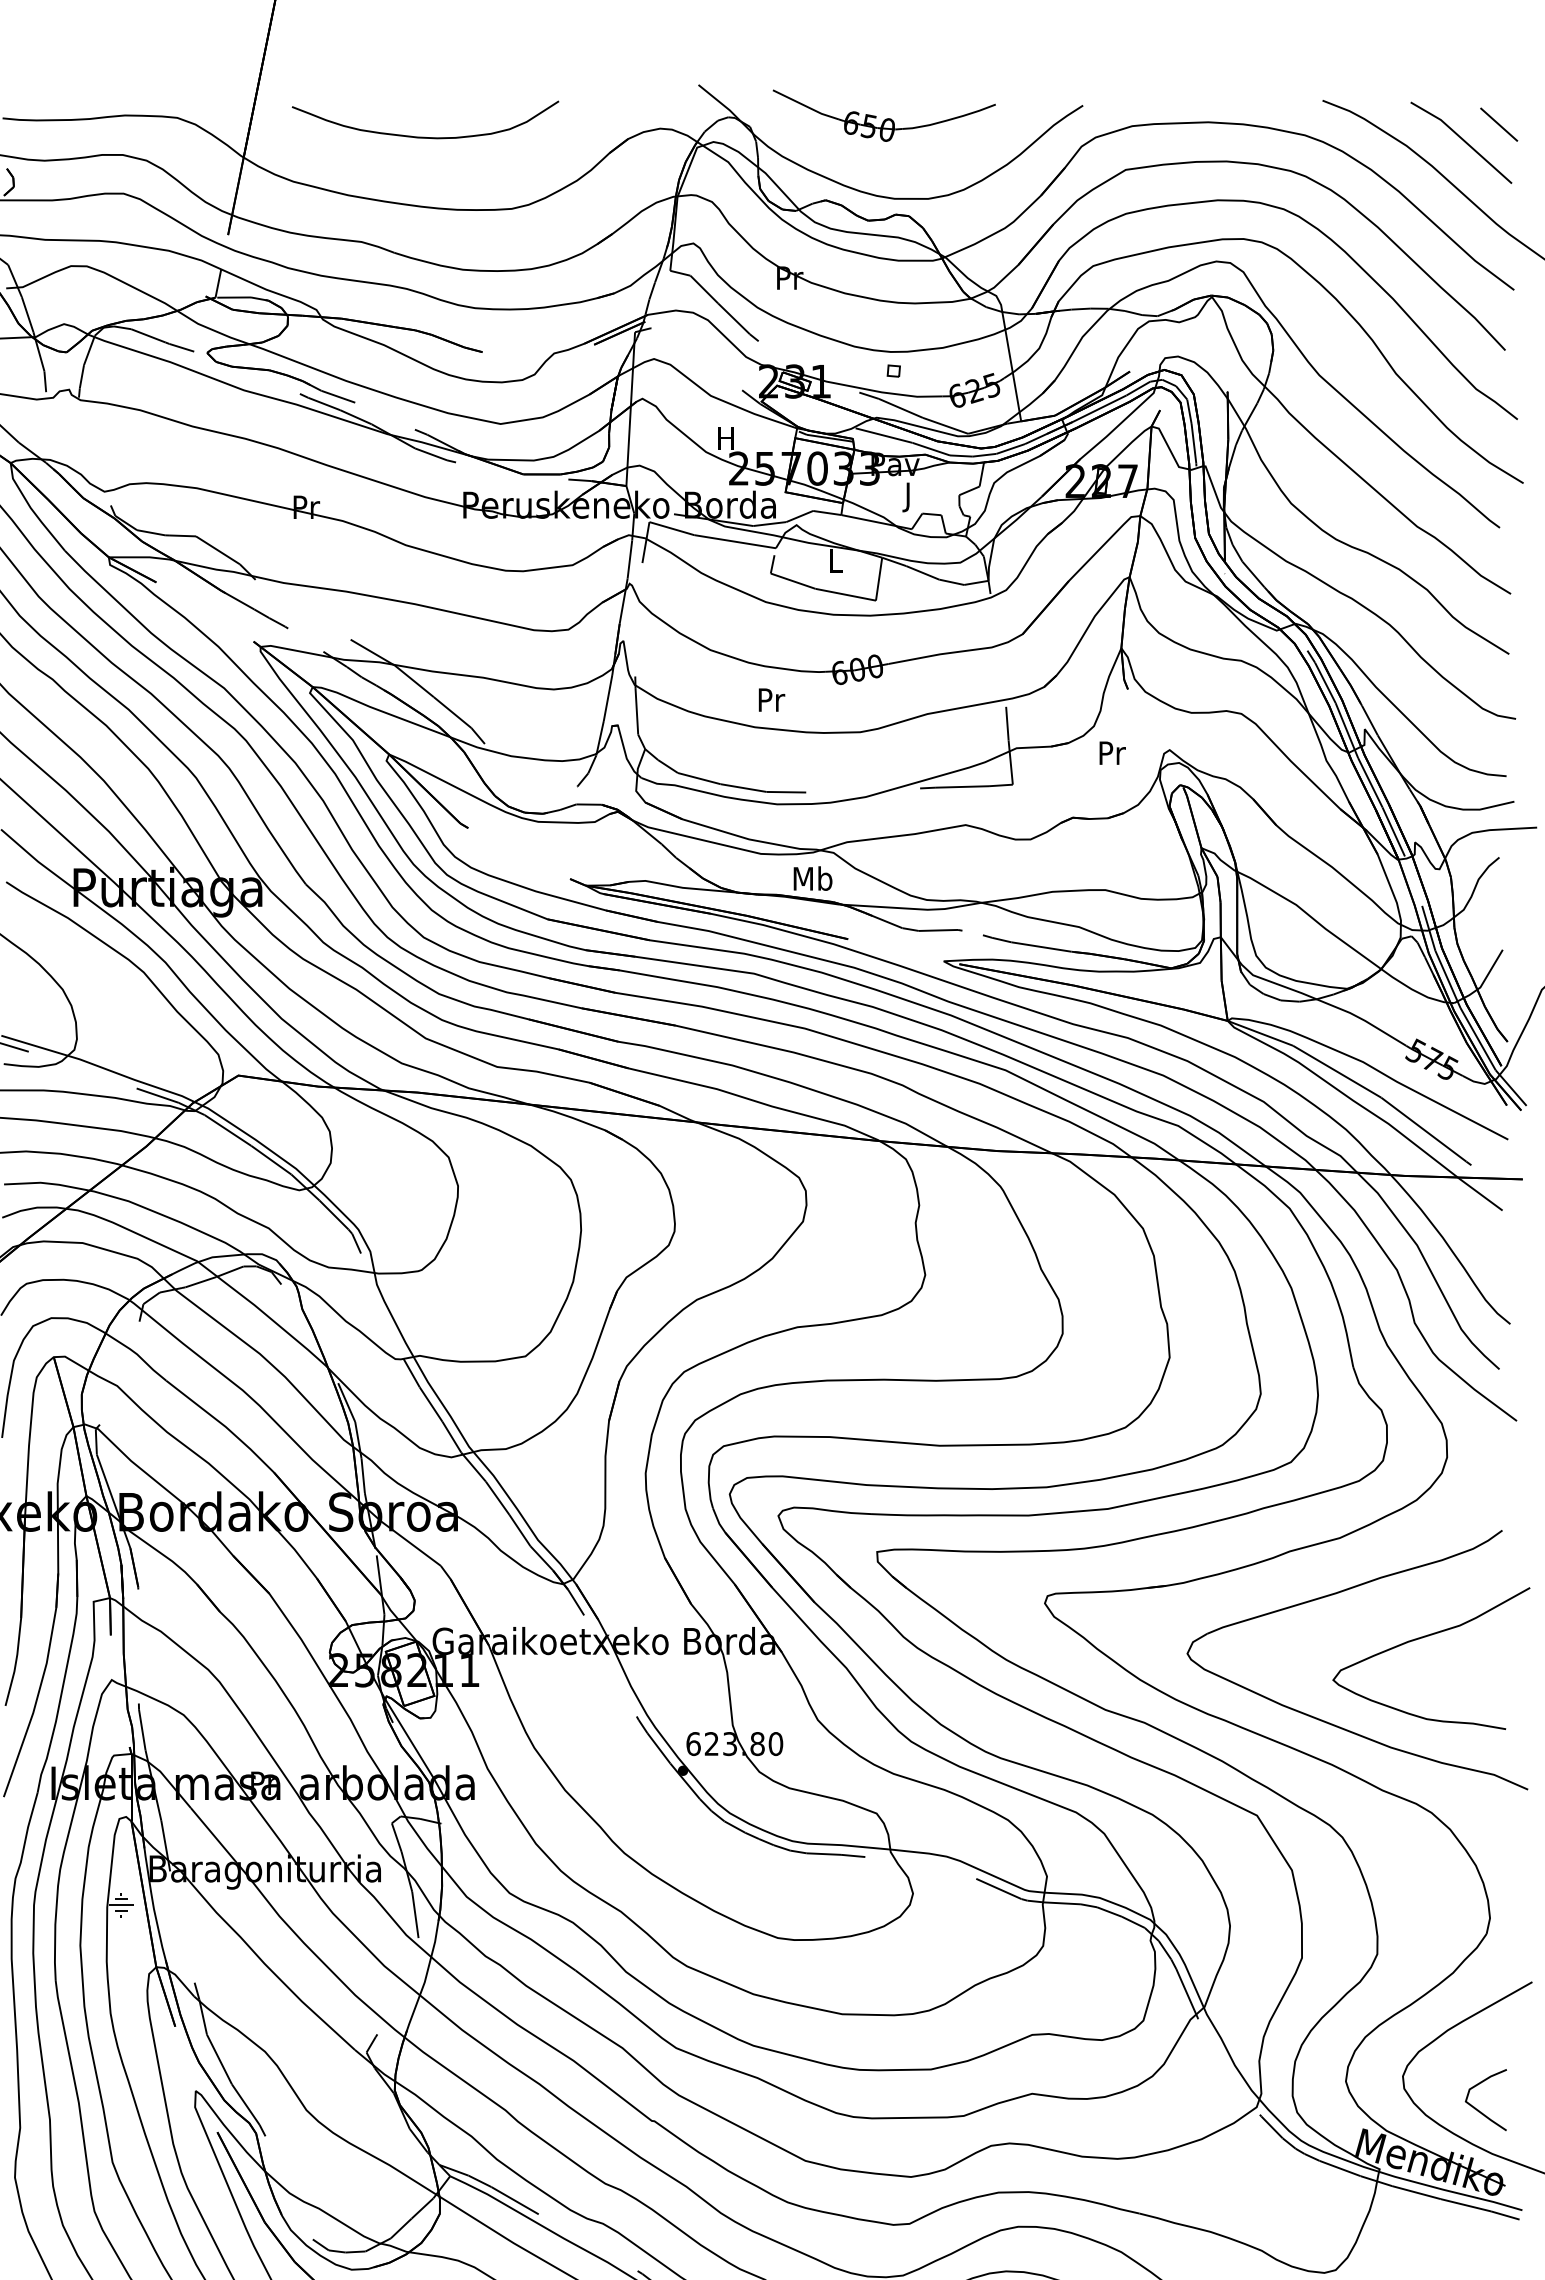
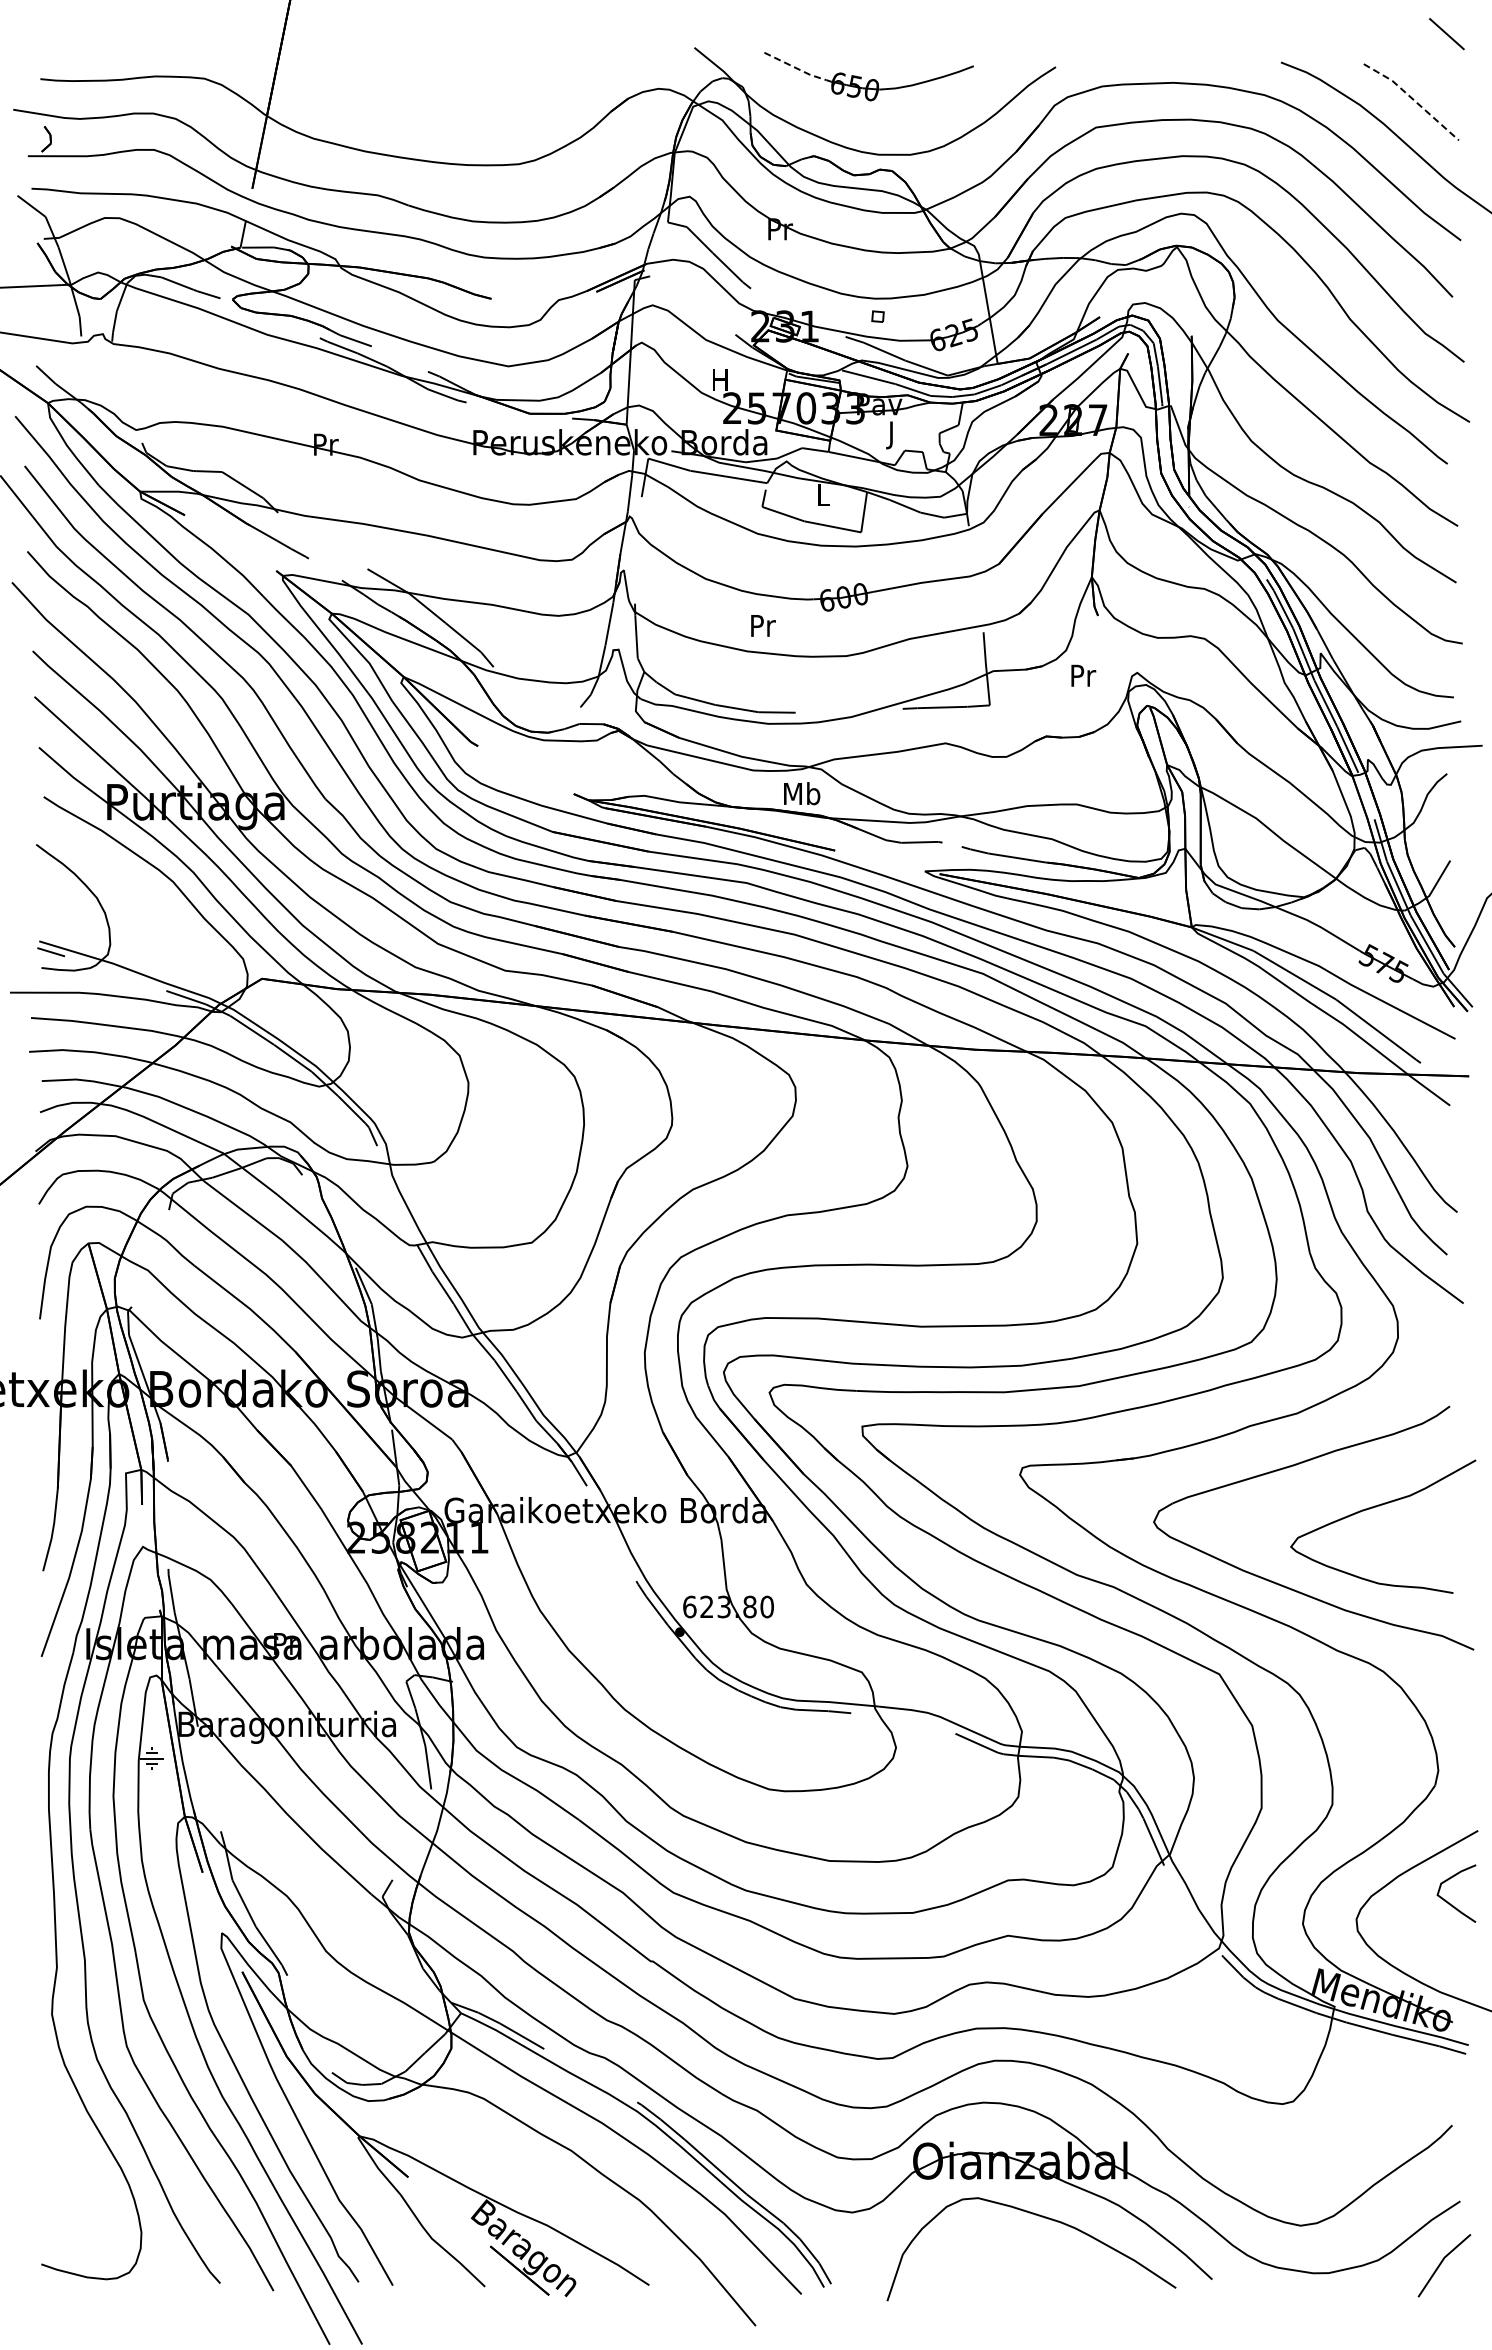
line: (806, 105) -> (795, 67), solid -> dashed
line: (1498, 125) -> (1446, 34), moved
curve: (425, 136) -> (437, 96), removed
line: (1462, 138) -> (1412, 98), solid -> dashed
curve: (1477, 2108) -> (1448, 1901), moved

